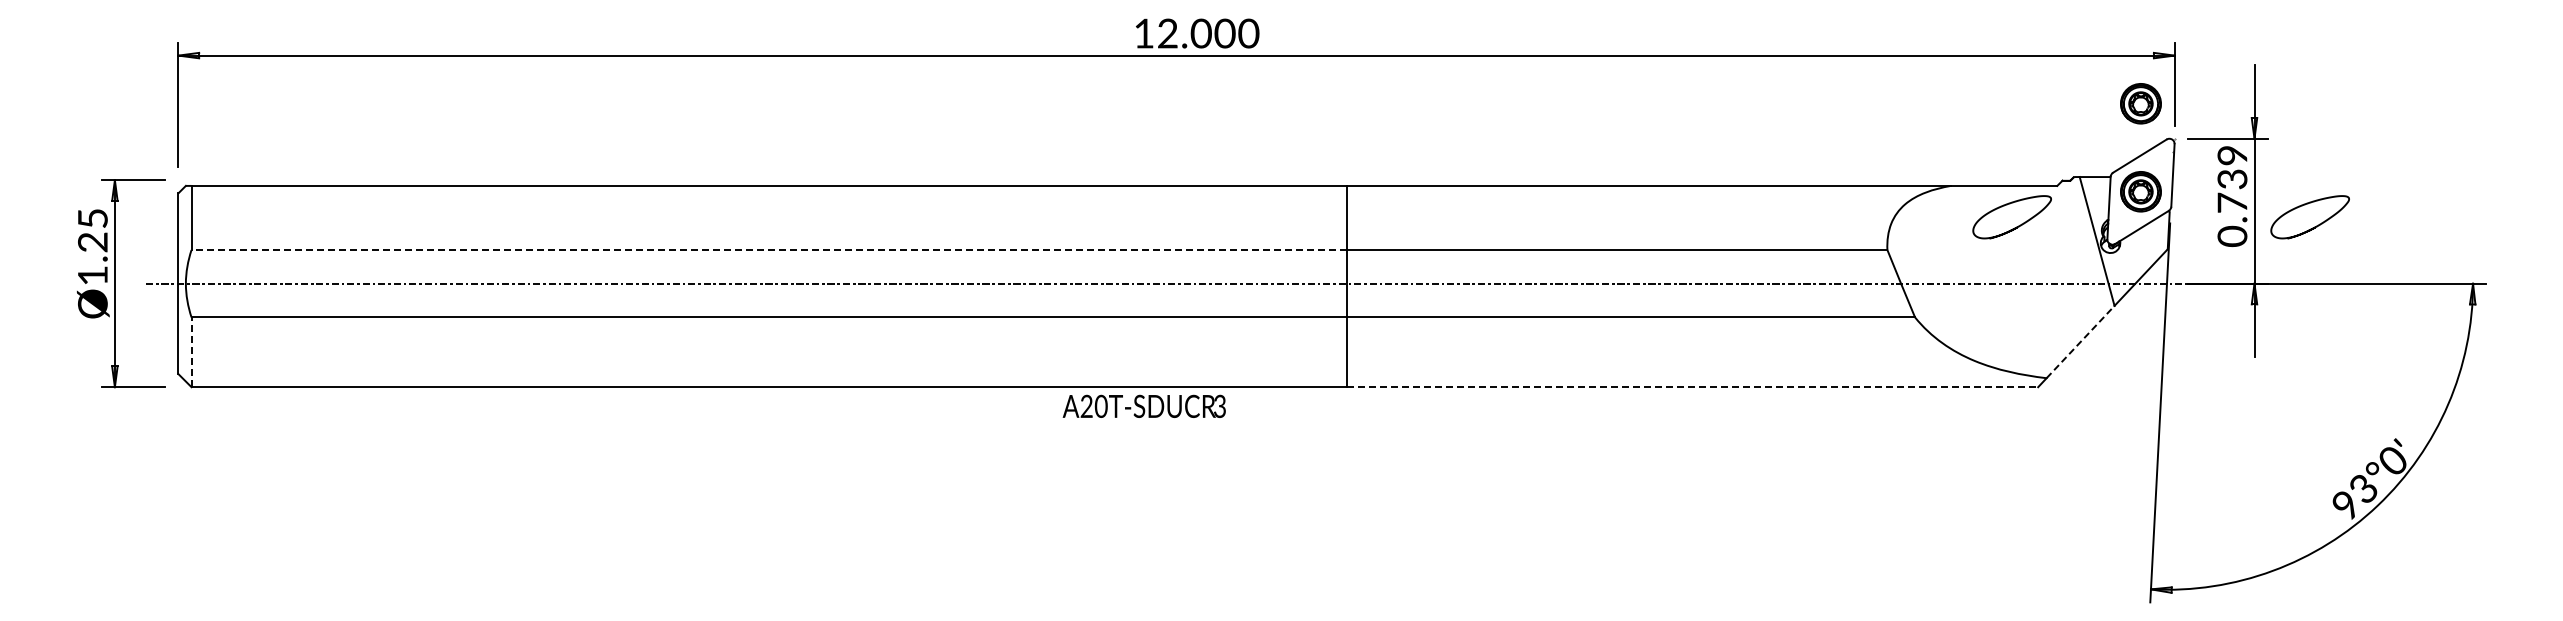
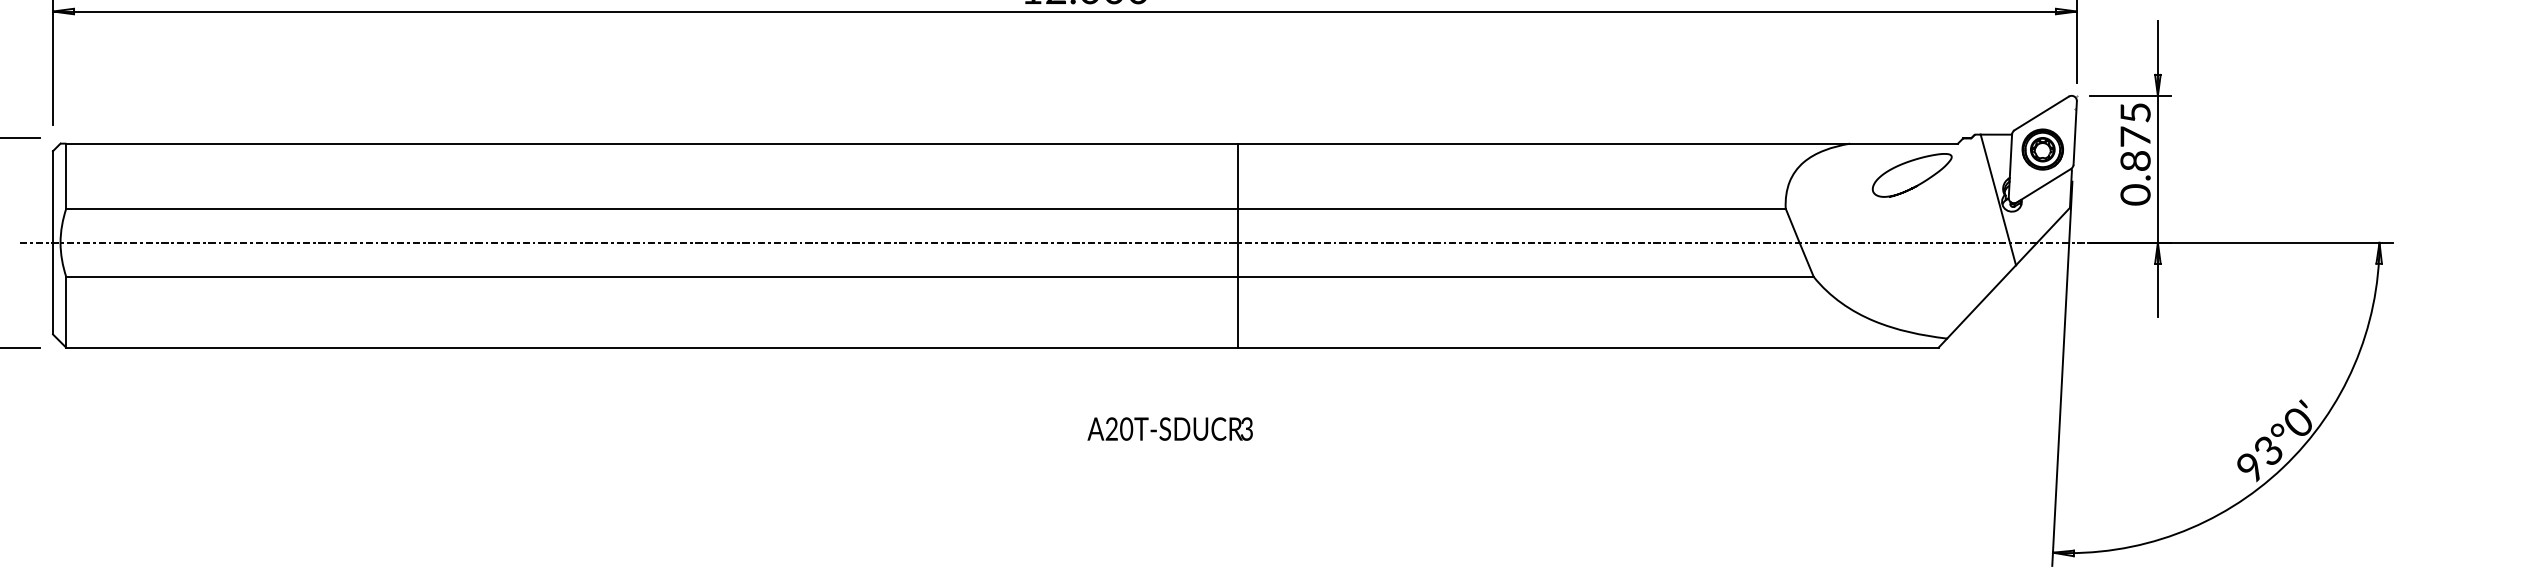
part: (2140, 103) -> (2042, 60), removed
text: (2232, 179) -> (2135, 137), 0.739 -> 0.875
curve: (2314, 226) -> (2218, 184), removed
line: (769, 250) -> (652, 209), dashed -> solid
line: (2080, 342) -> (1981, 302), dashed -> solid
line: (191, 352) -> (66, 312), dashed -> solid
line: (1692, 387) -> (1588, 348), dashed -> solid
text: (1143, 405) -> (1169, 428), moved

